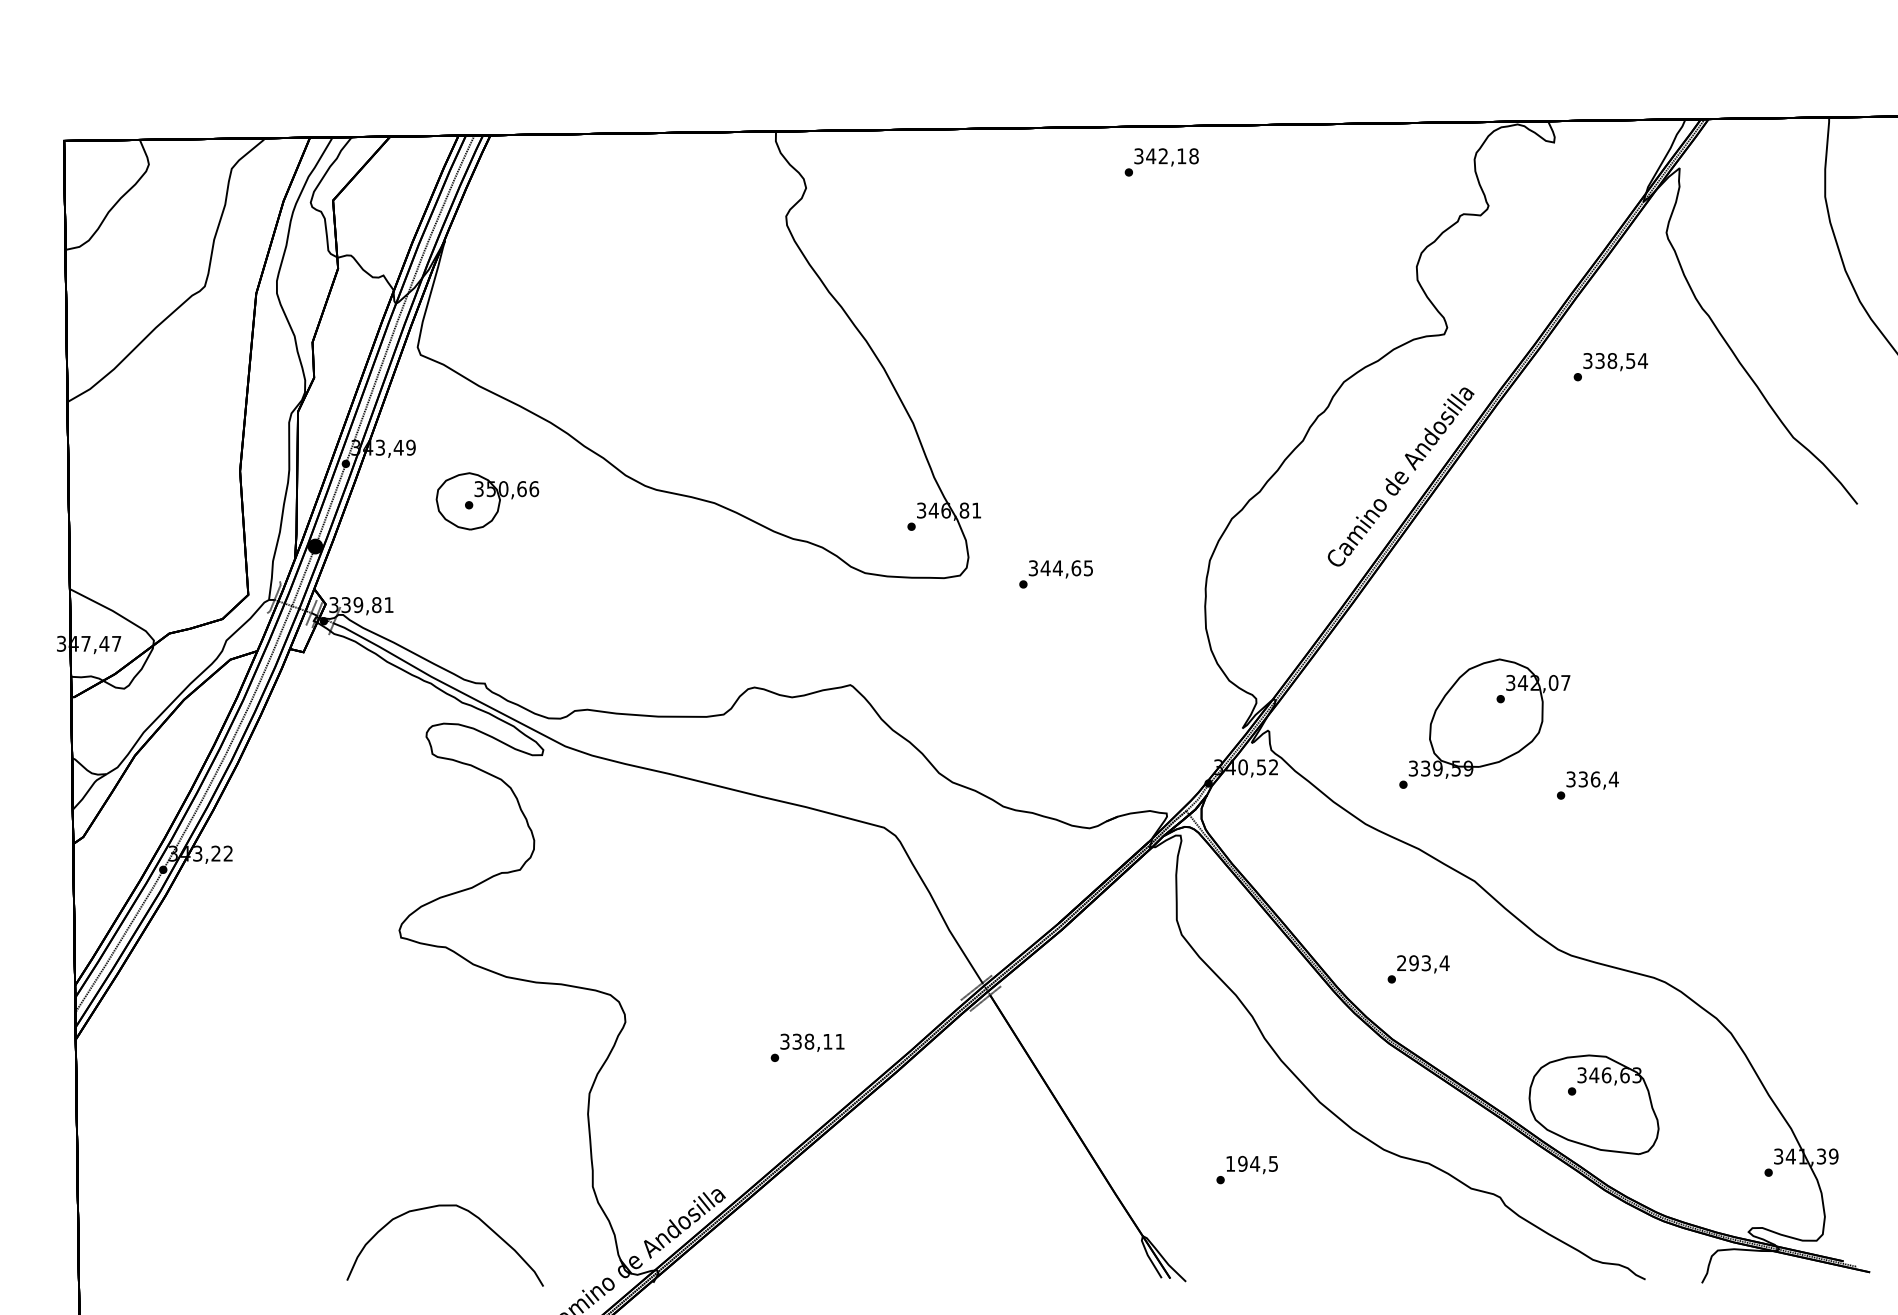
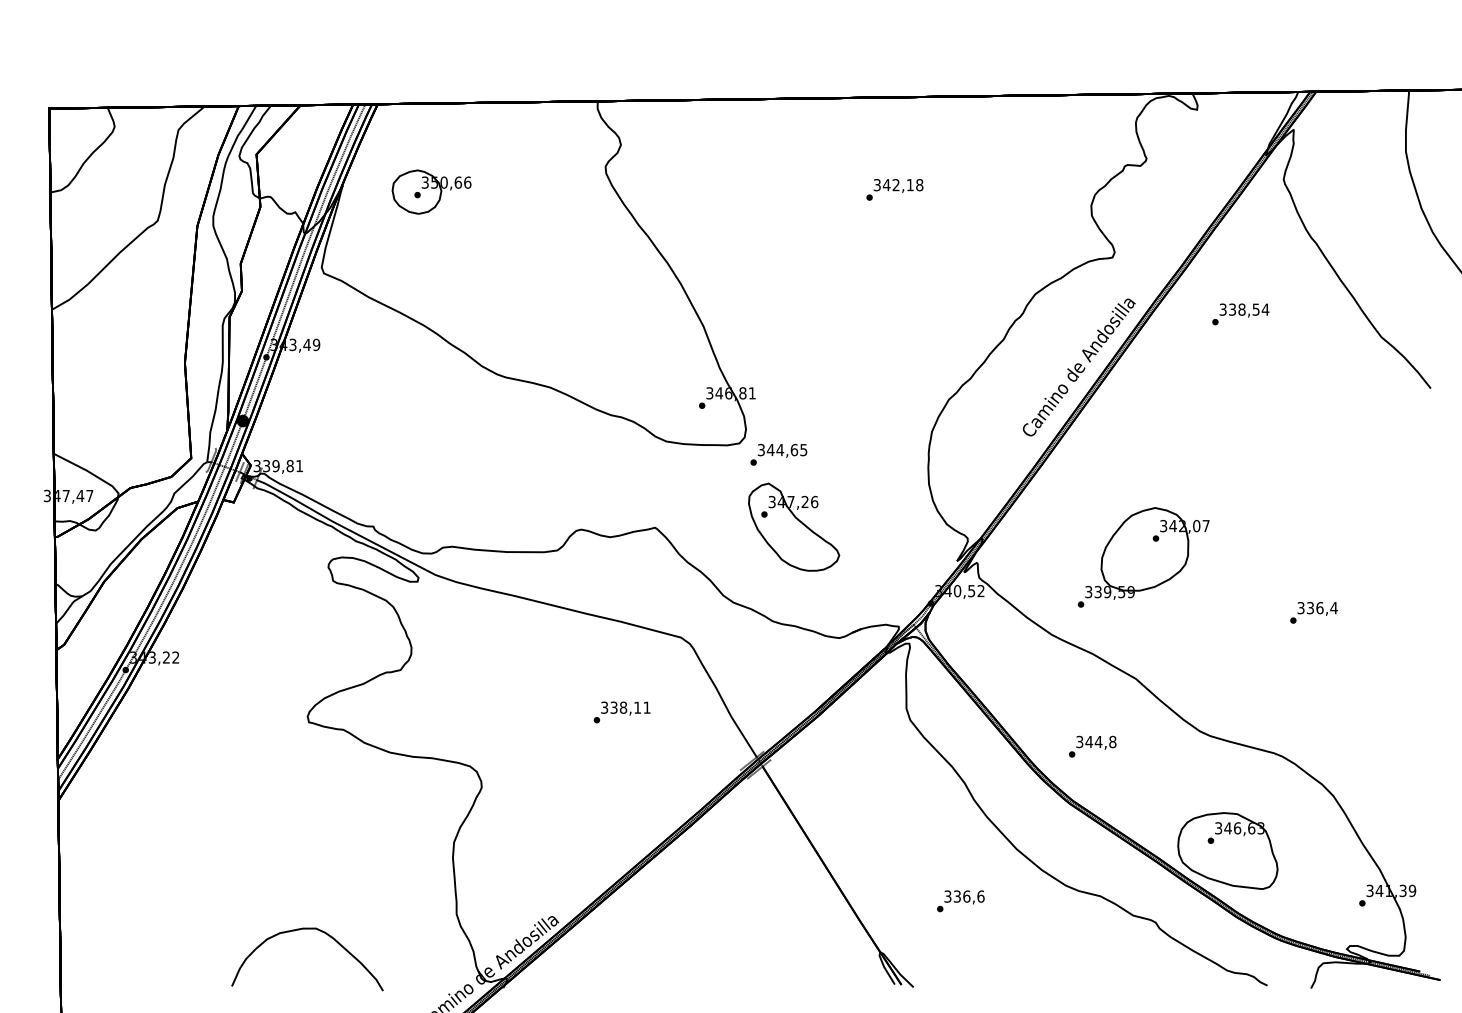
text: (1161, 162) -> (894, 189), moved
text: (1610, 367) -> (1240, 314), moved
part: (487, 501) -> (431, 192), moved
text: (1055, 574) -> (778, 454), moved
part: (1030, 683) -> (793, 526), added
text: (1587, 785) -> (1313, 612), moved
text: (1423, 963) -> (1096, 742), 293,4 -> 344,8
text: (807, 1047) -> (622, 712), moved
text: (1252, 1163) -> (964, 896), 194,5 -> 336,6
curve: (444, 1206) -> (306, 929), moved

